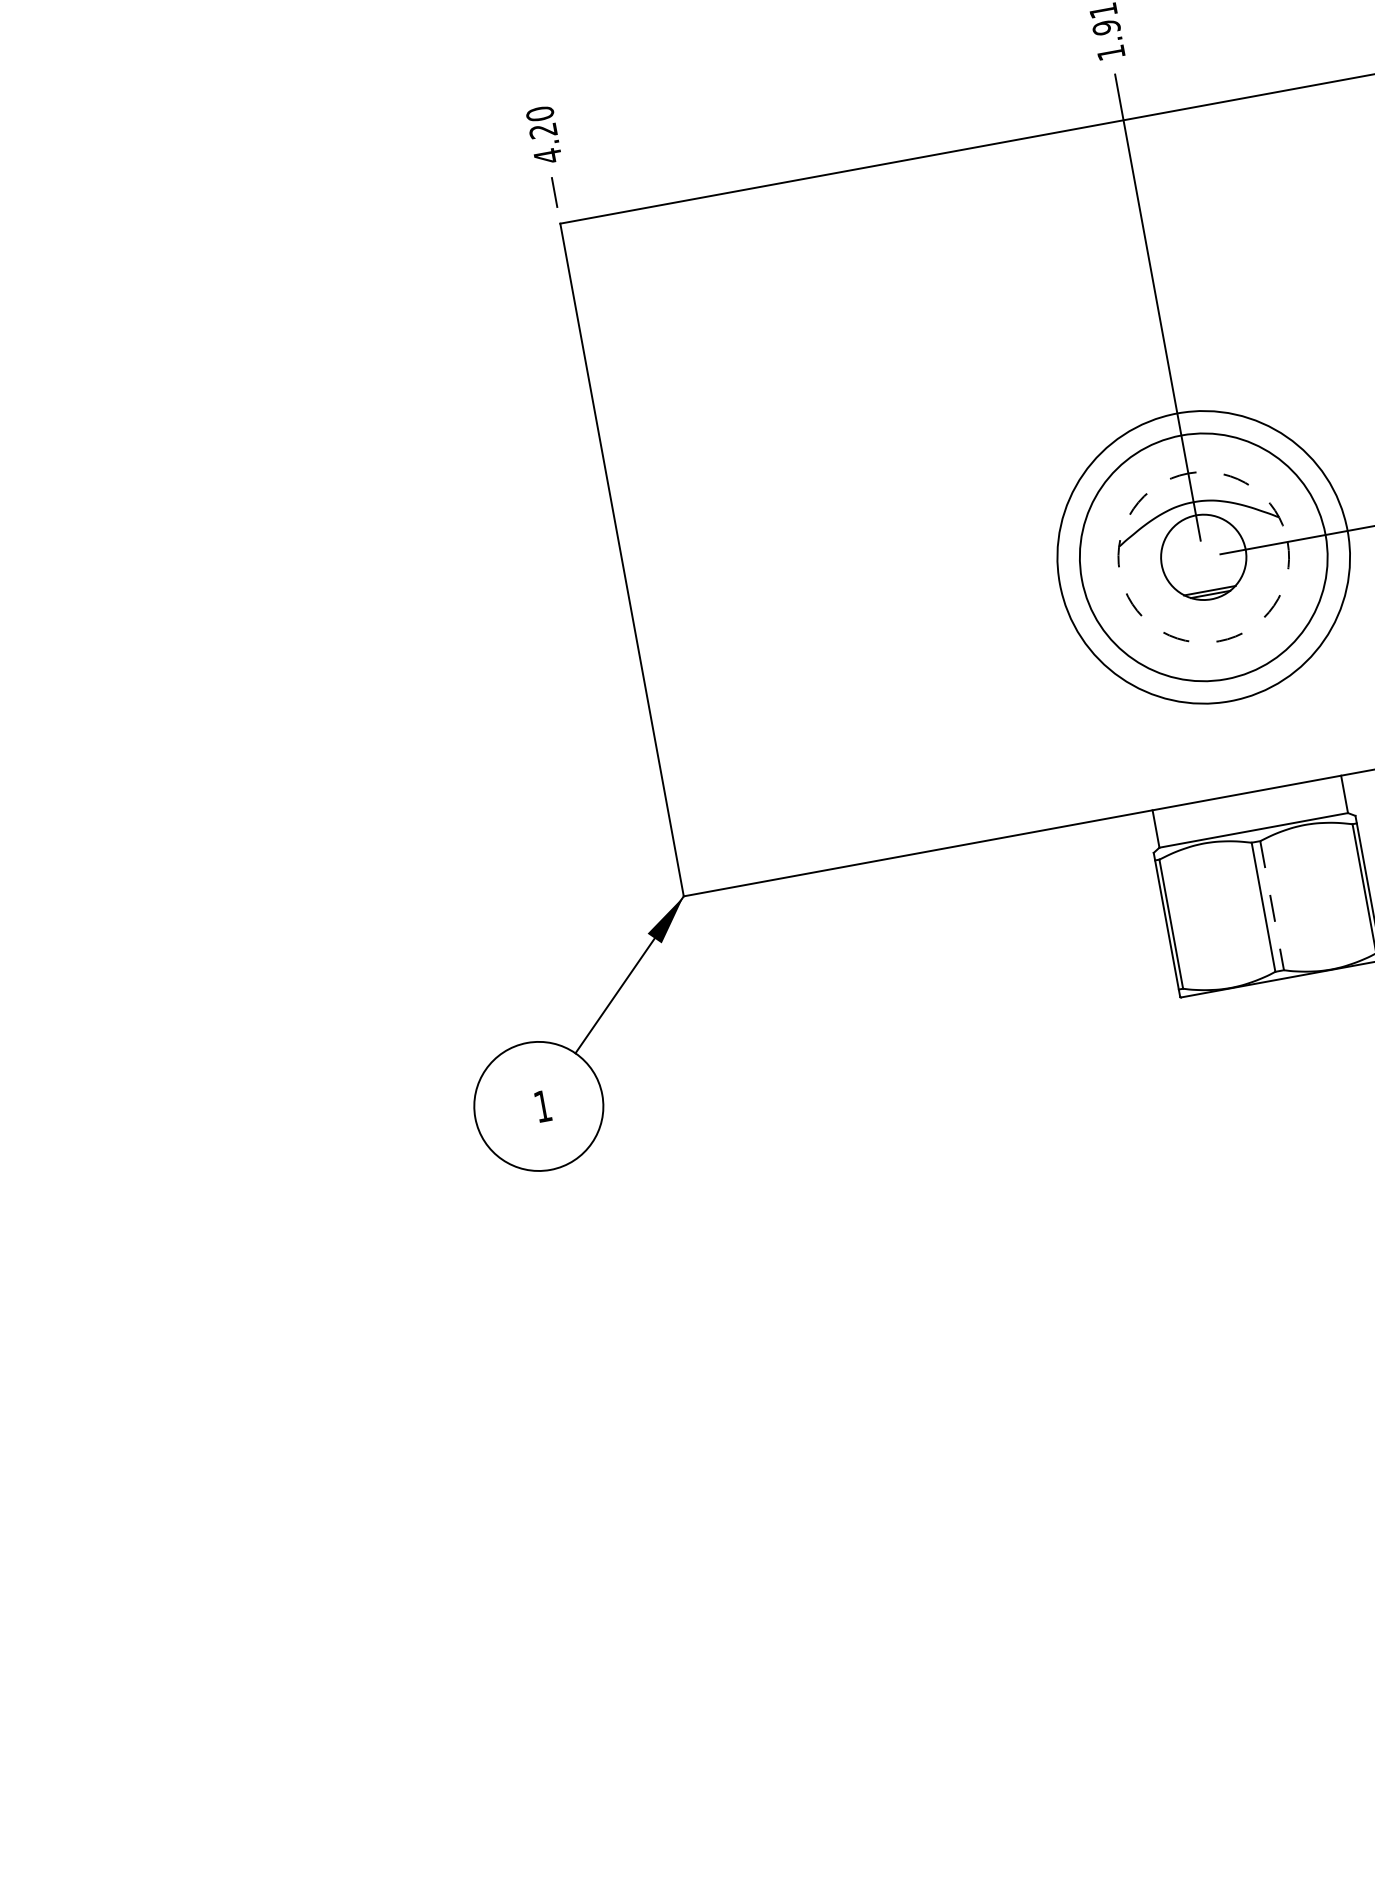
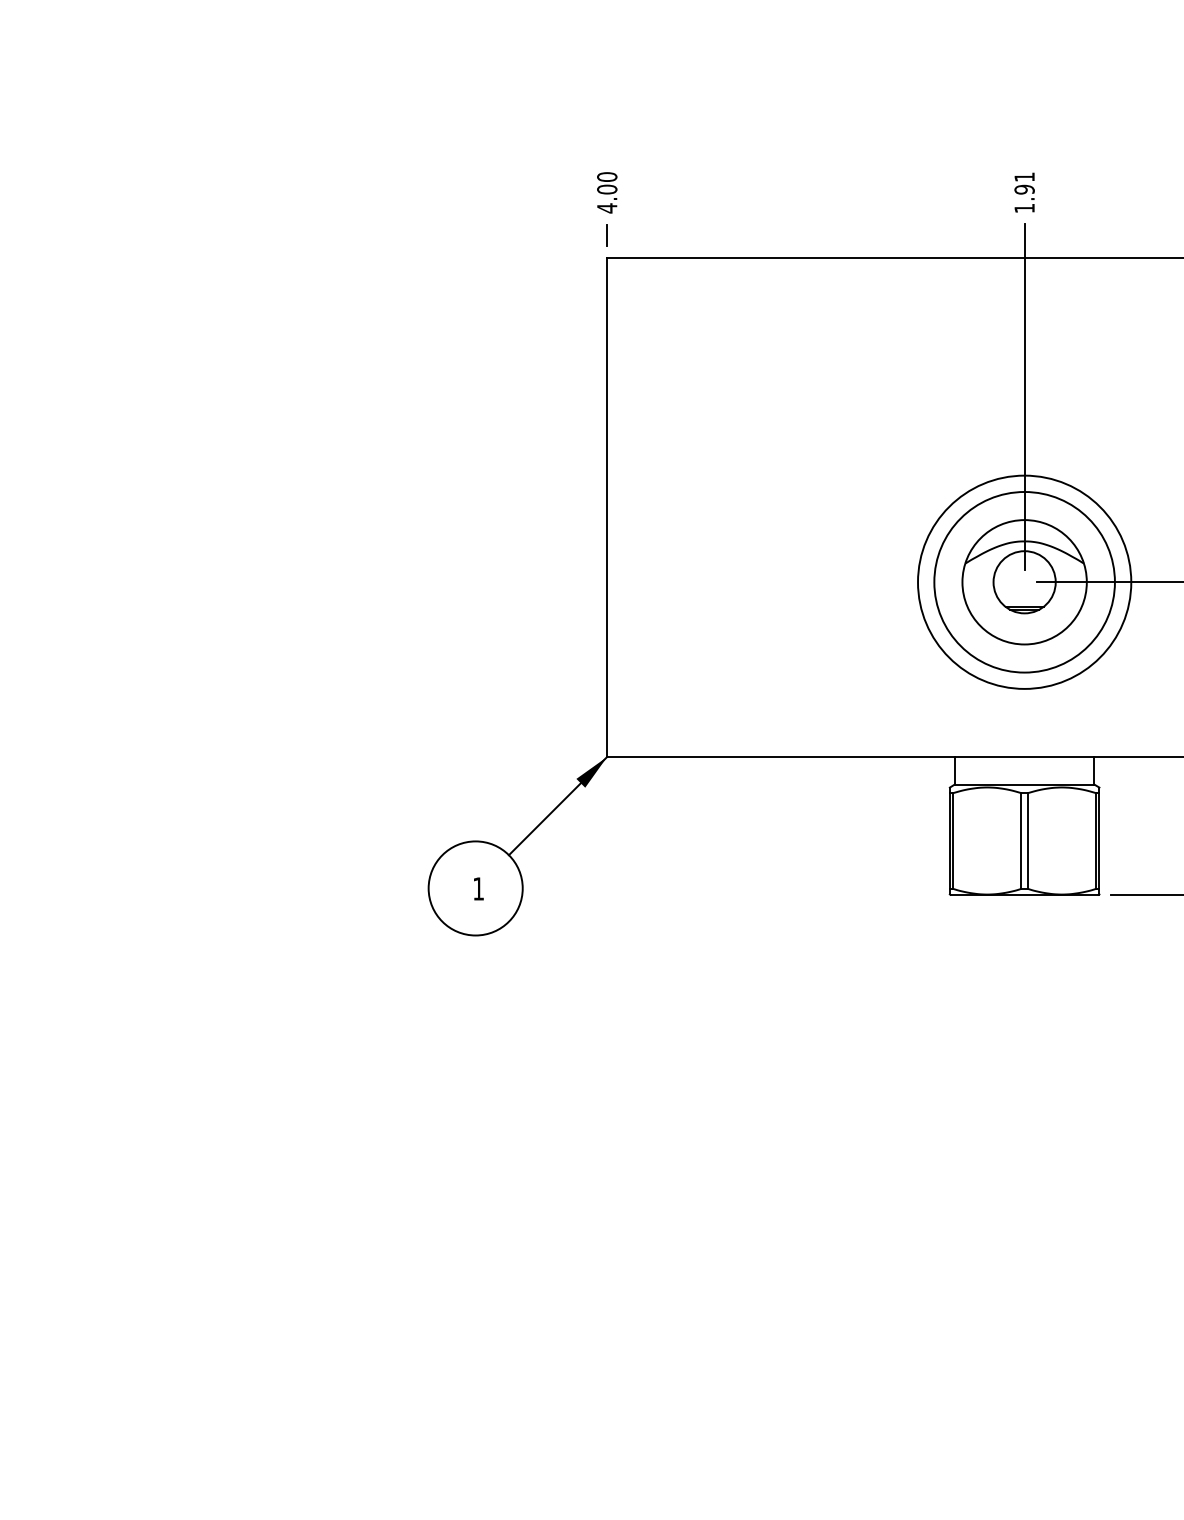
text: (543, 130) -> (607, 189), 4.20 -> 4.00
circle: (1203, 557) -> (1024, 582), dashed -> solid
line: (1271, 906) -> (1027, 841), dashed -> solid

